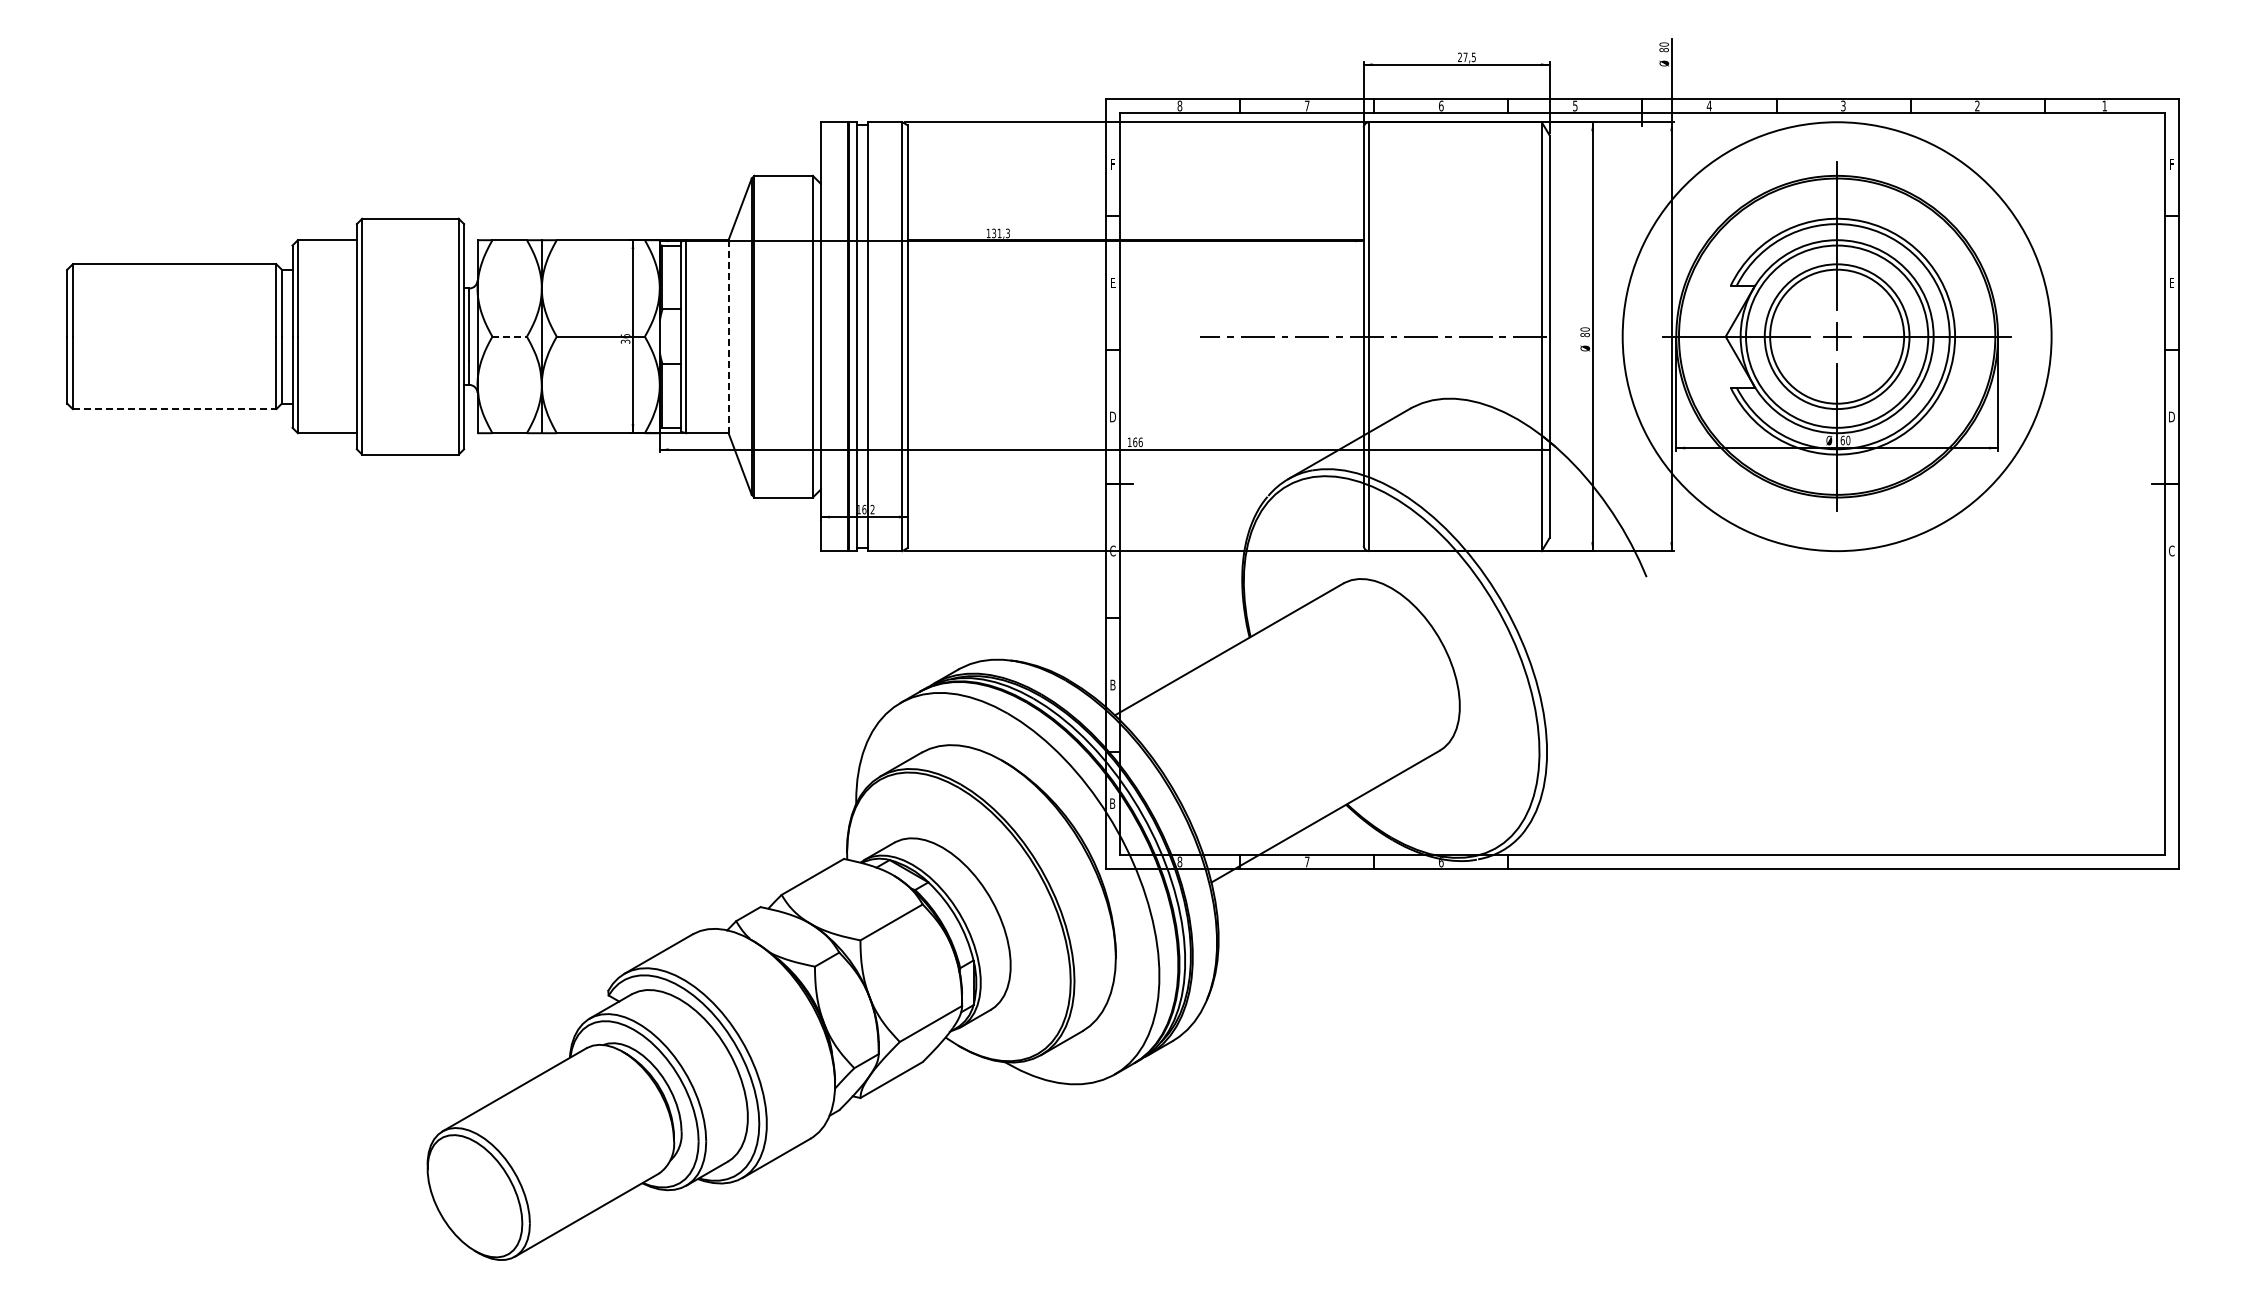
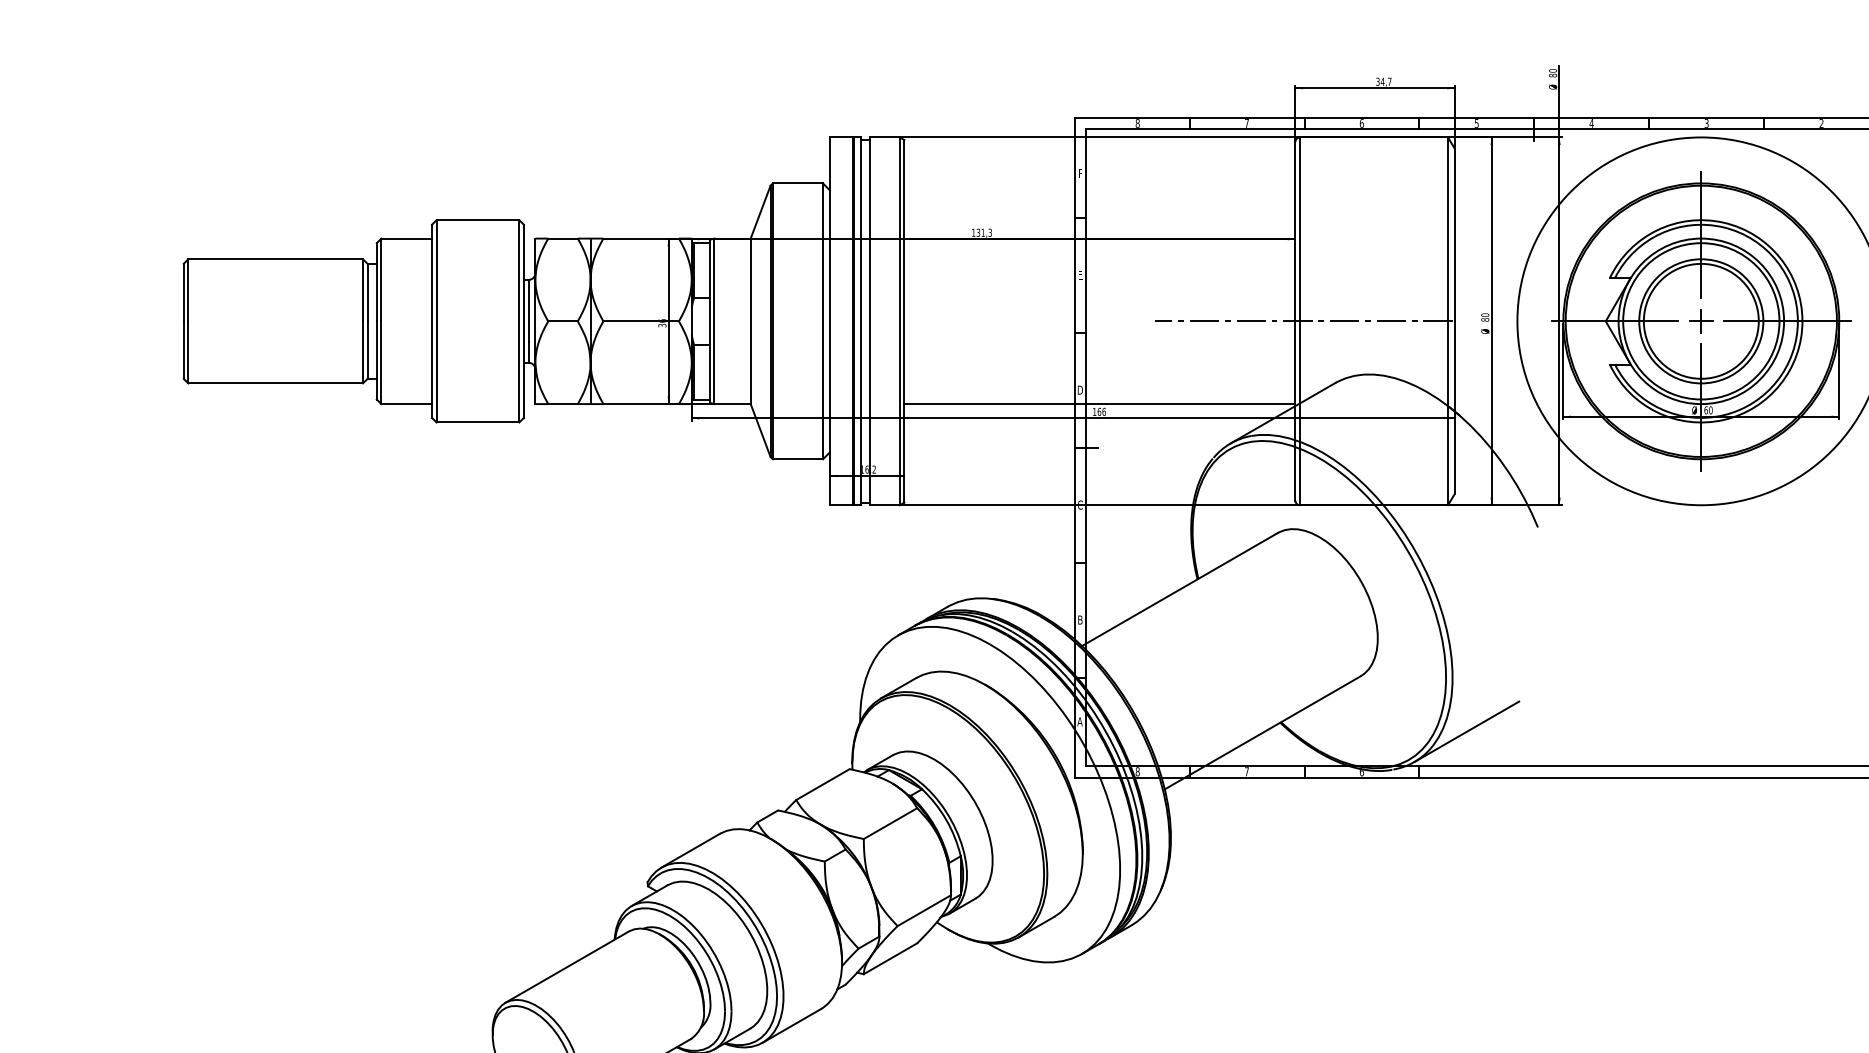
text: (1466, 57) -> (1383, 81), 27,5 -> 34,7
line: (510, 336) -> (563, 321), dashed -> solid
line: (728, 336) -> (750, 321), dashed -> solid
line: (174, 409) -> (275, 383), dashed -> solid
line: (1135, 433) -> (1099, 404), added
text: (1112, 803) -> (1079, 721), B -> A
line: (1563, 815) -> (1466, 731), added

